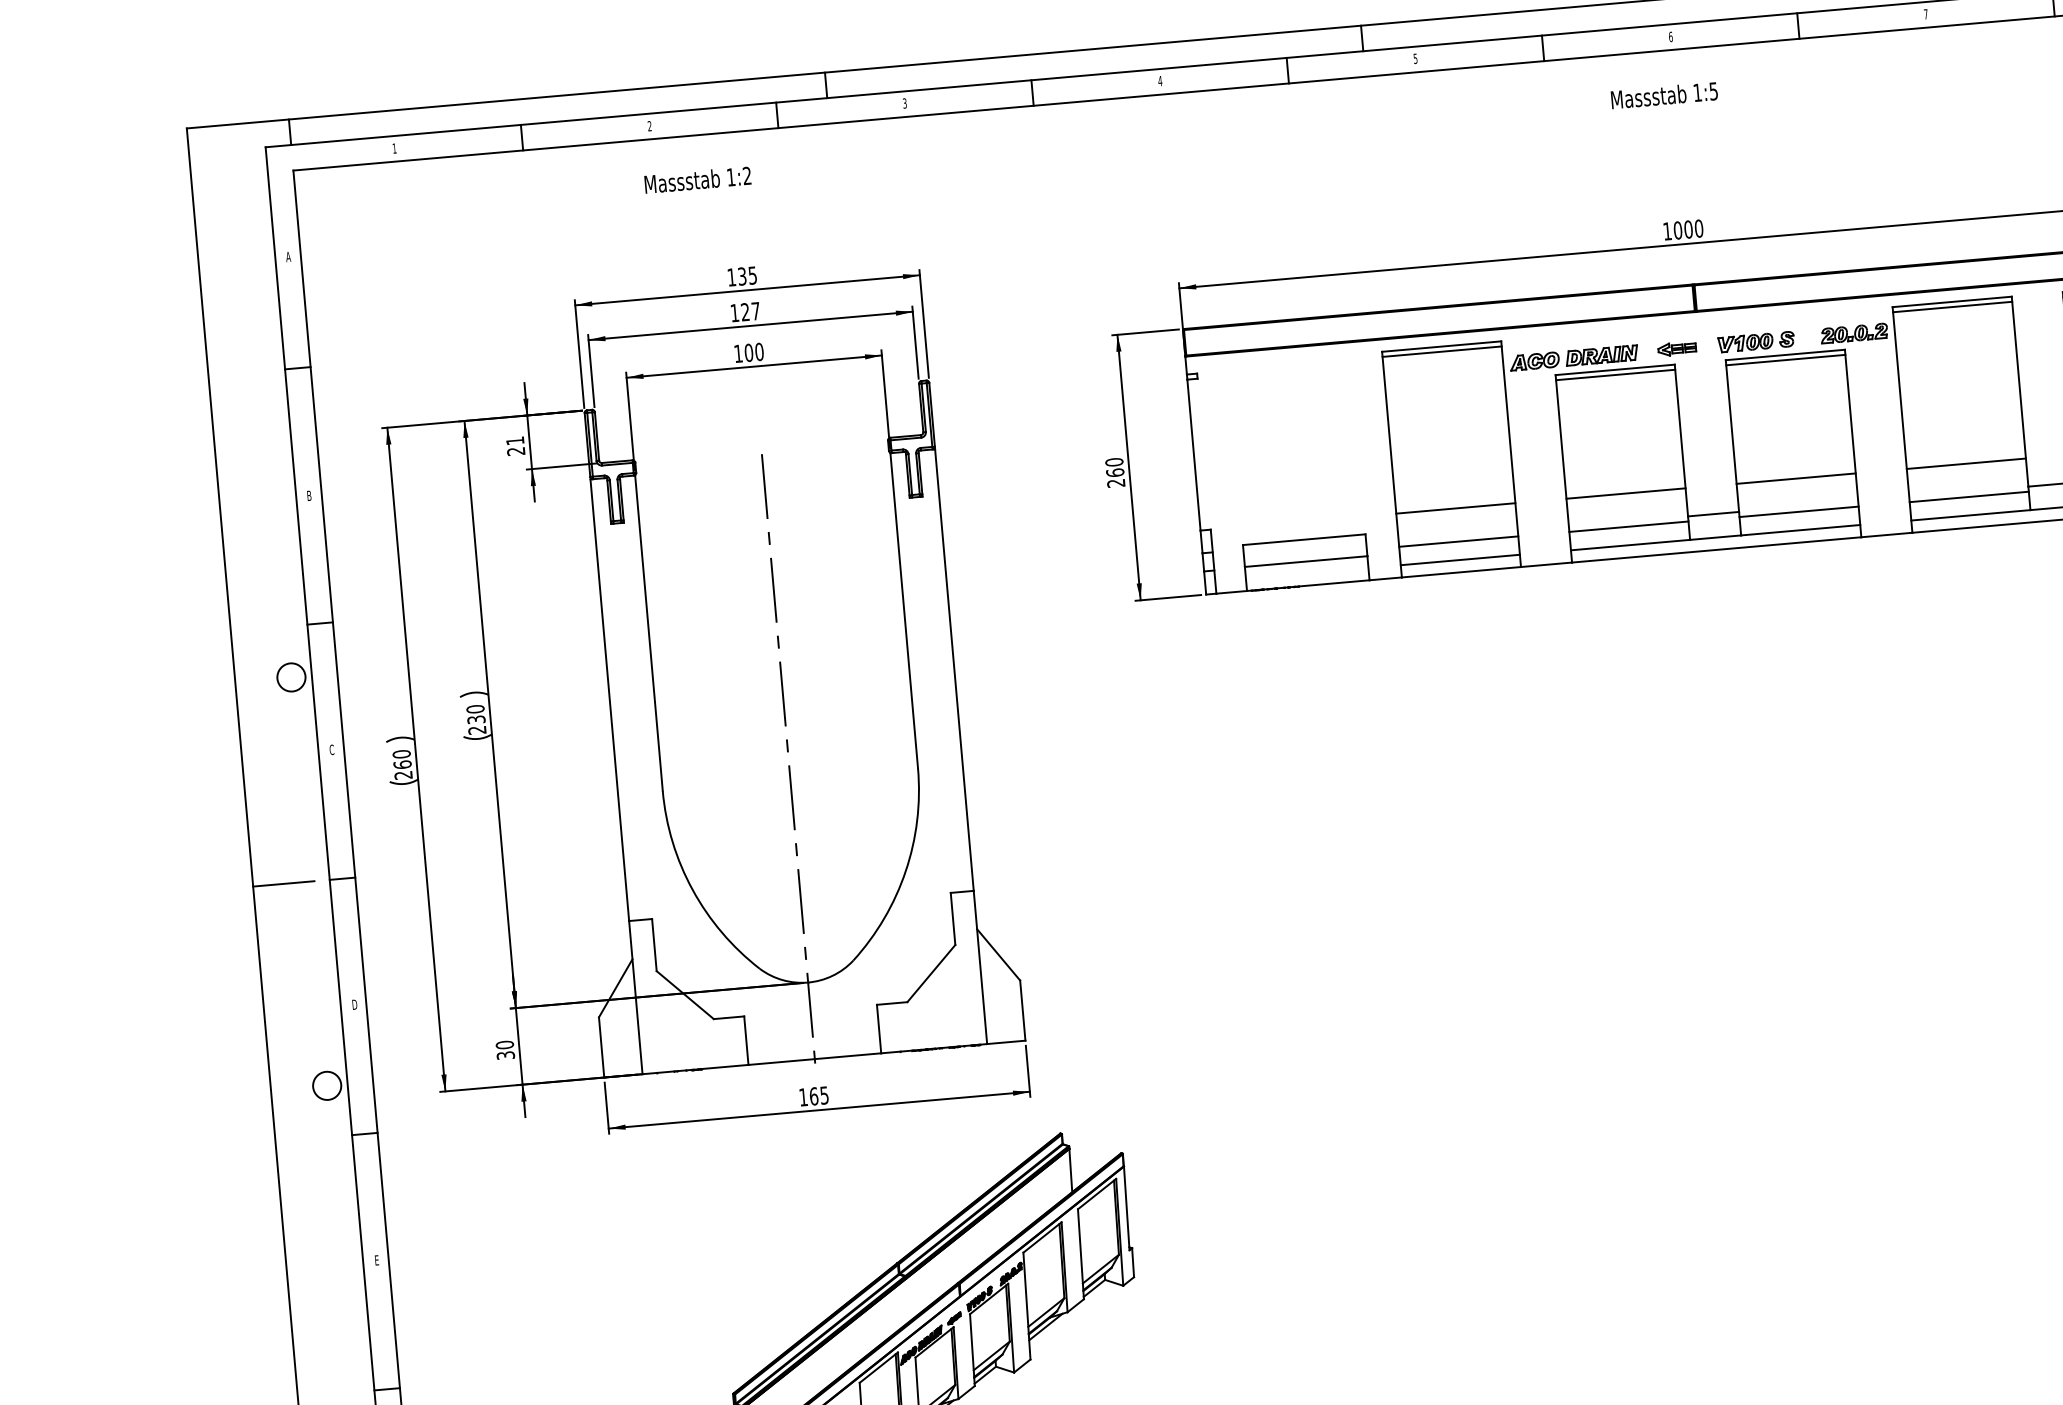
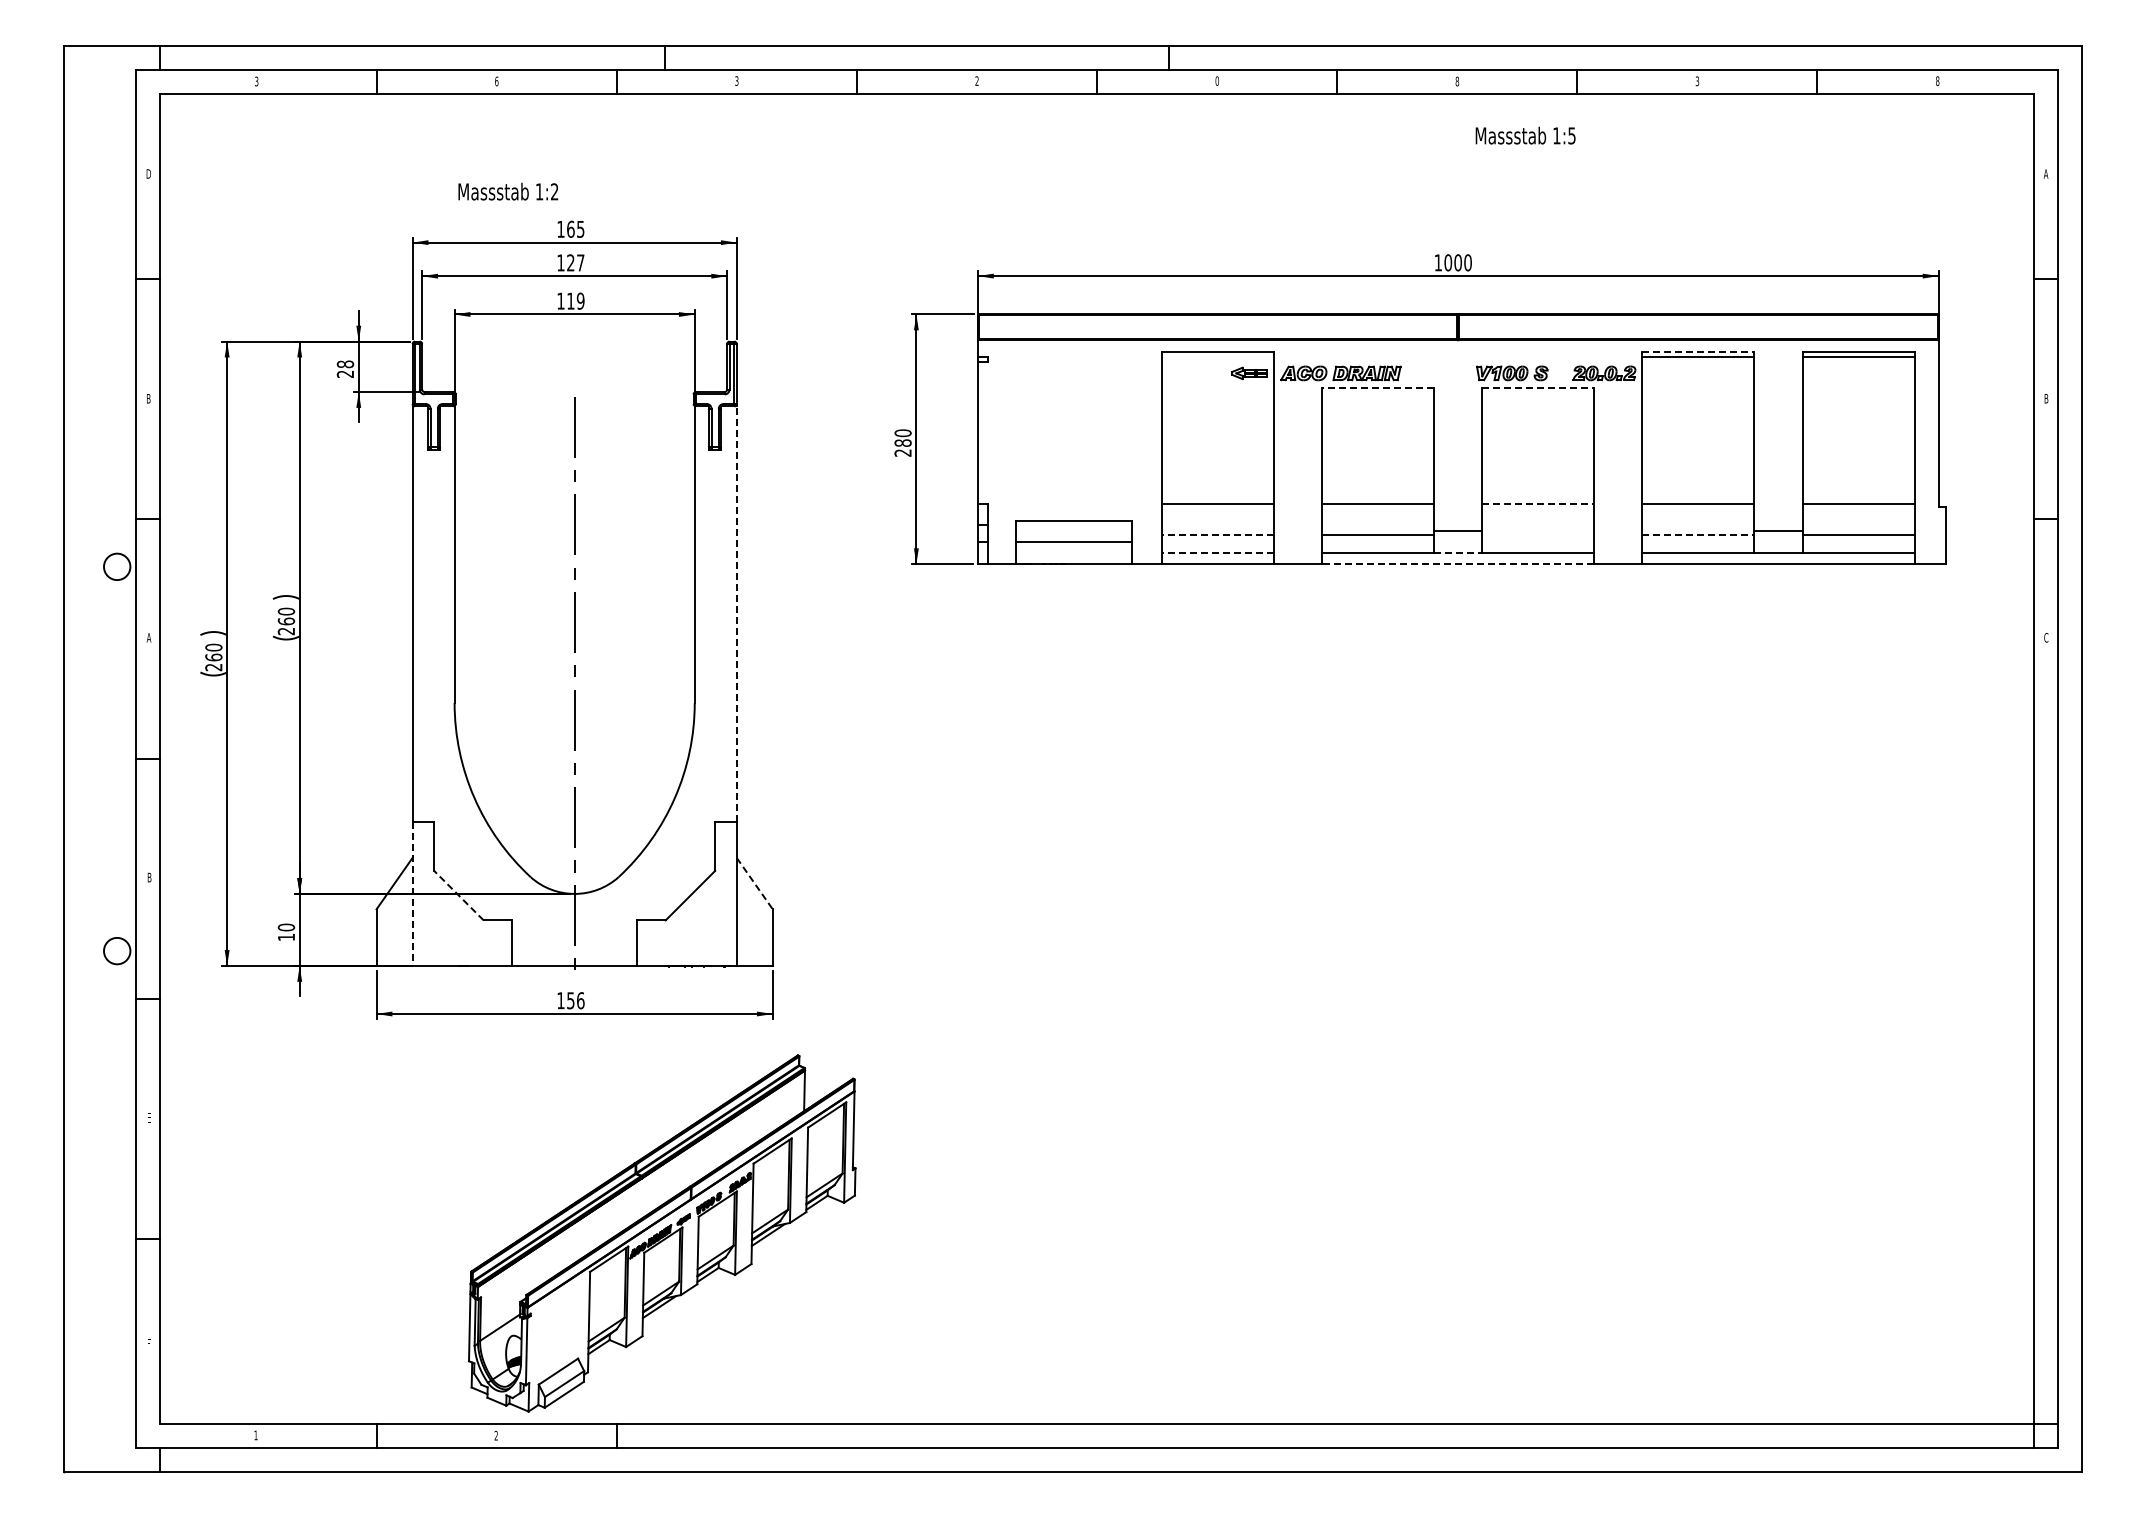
text: (1926, 14) -> (1697, 81), 7 -> 3
text: (1670, 36) -> (1457, 81), 6 -> 8
text: (1414, 58) -> (1216, 80), 5 -> 0
text: (1159, 80) -> (976, 80), 4 -> 2
text: (1664, 95) -> (1525, 135), moved
text: (649, 126) -> (496, 81), 2 -> 6
text: (394, 148) -> (256, 81), 1 -> 3
text: (698, 179) -> (508, 191), moved
text: (288, 256) -> (148, 173), A -> D
text: (741, 275) -> (570, 228), 135 -> 165
line: (1952, 301) -> (1698, 351), solid -> dashed
part: (1676, 348) -> (1249, 372), moved
text: (753, 351) -> (575, 300), 100 -> 119
line: (1442, 351) -> (1218, 356), removed
line: (1785, 354) -> (1538, 387), solid -> dashed
line: (1785, 359) -> (1538, 392), removed
line: (1614, 369) -> (1377, 387), solid -> dashed
line: (1615, 374) -> (1378, 392), removed
text: (515, 441) -> (345, 364), 21 -> 28
text: (1114, 472) -> (902, 442), 260 -> 280
line: (1796, 478) -> (1538, 504), solid -> dashed
line: (1969, 497) -> (1698, 535), solid -> dashed
line: (1799, 511) -> (1538, 535), removed
line: (1715, 537) -> (1458, 552), solid -> dashed
line: (1458, 541) -> (1217, 535), solid -> dashed
line: (1715, 550) -> (1457, 564), solid -> dashed
line: (1459, 559) -> (1217, 552), solid -> dashed
line: (954, 670) -> (736, 614), solid -> dashed
text: (476, 719) -> (286, 621), 230 -> 260
text: (331, 749) -> (148, 637), C -> A
line: (284, 884) -> (93, 759), removed
line: (999, 955) -> (755, 884), solid -> dashed
line: (684, 995) -> (458, 895), solid -> dashed
line: (635, 998) -> (412, 894), solid -> dashed
text: (354, 1004) -> (149, 877), D -> B
text: (505, 1055) -> (286, 937), 30 -> 10
text: (818, 1095) -> (575, 1000), 165 -> 156

